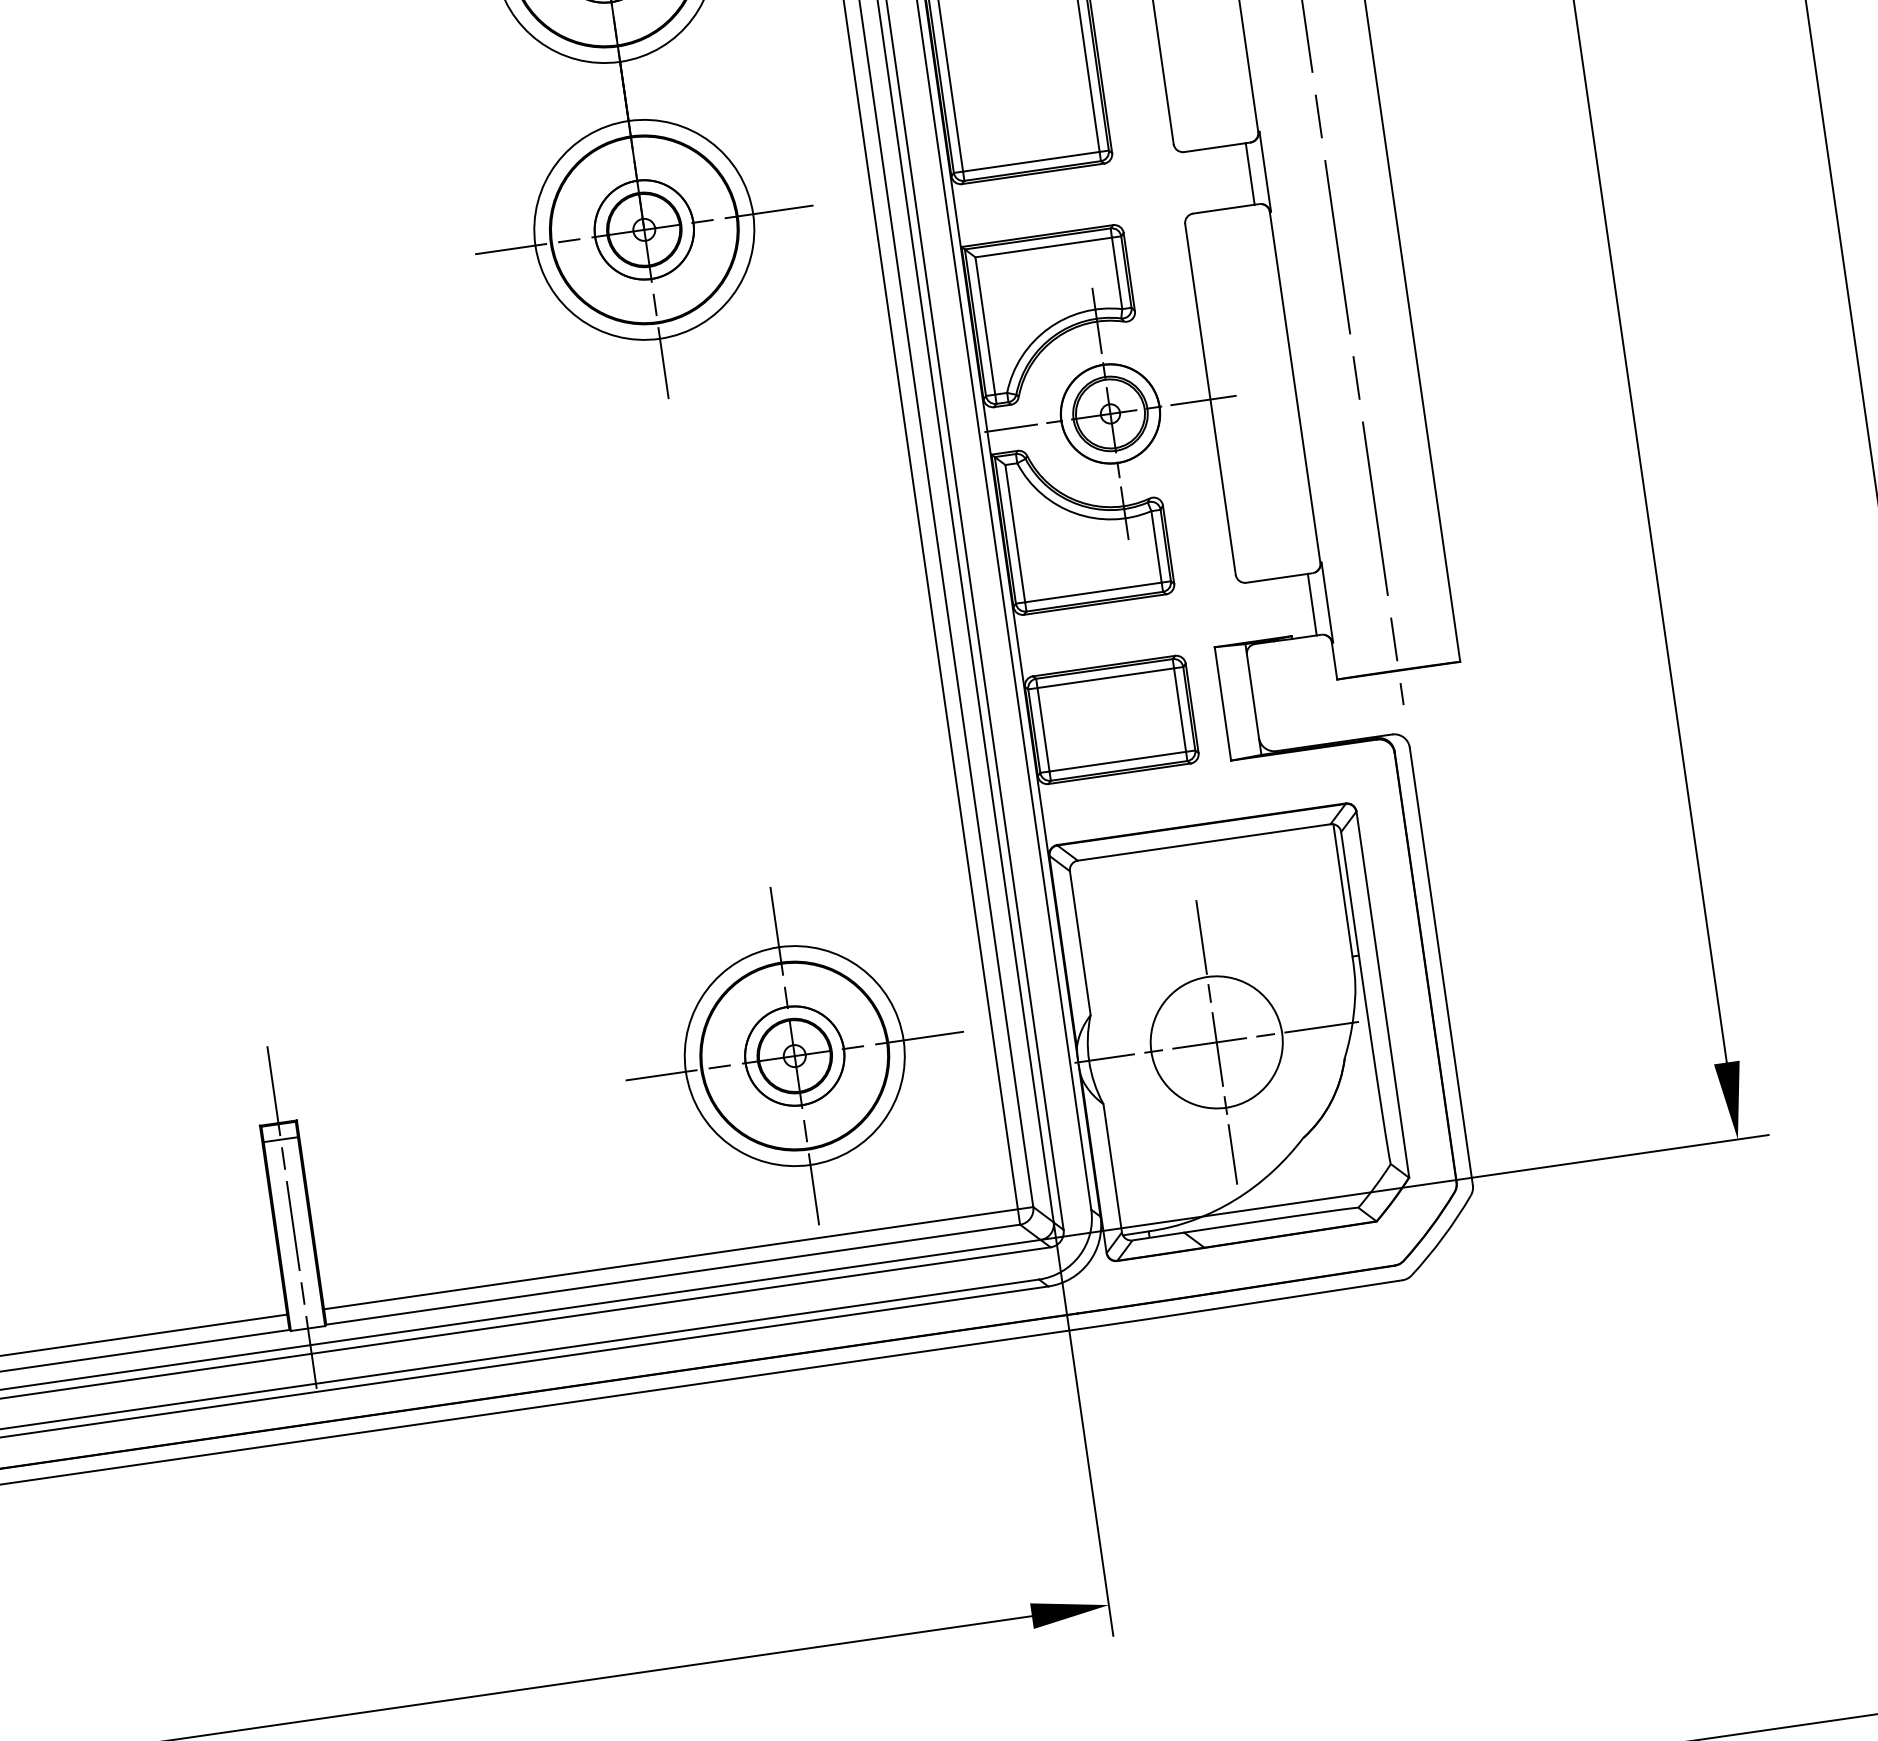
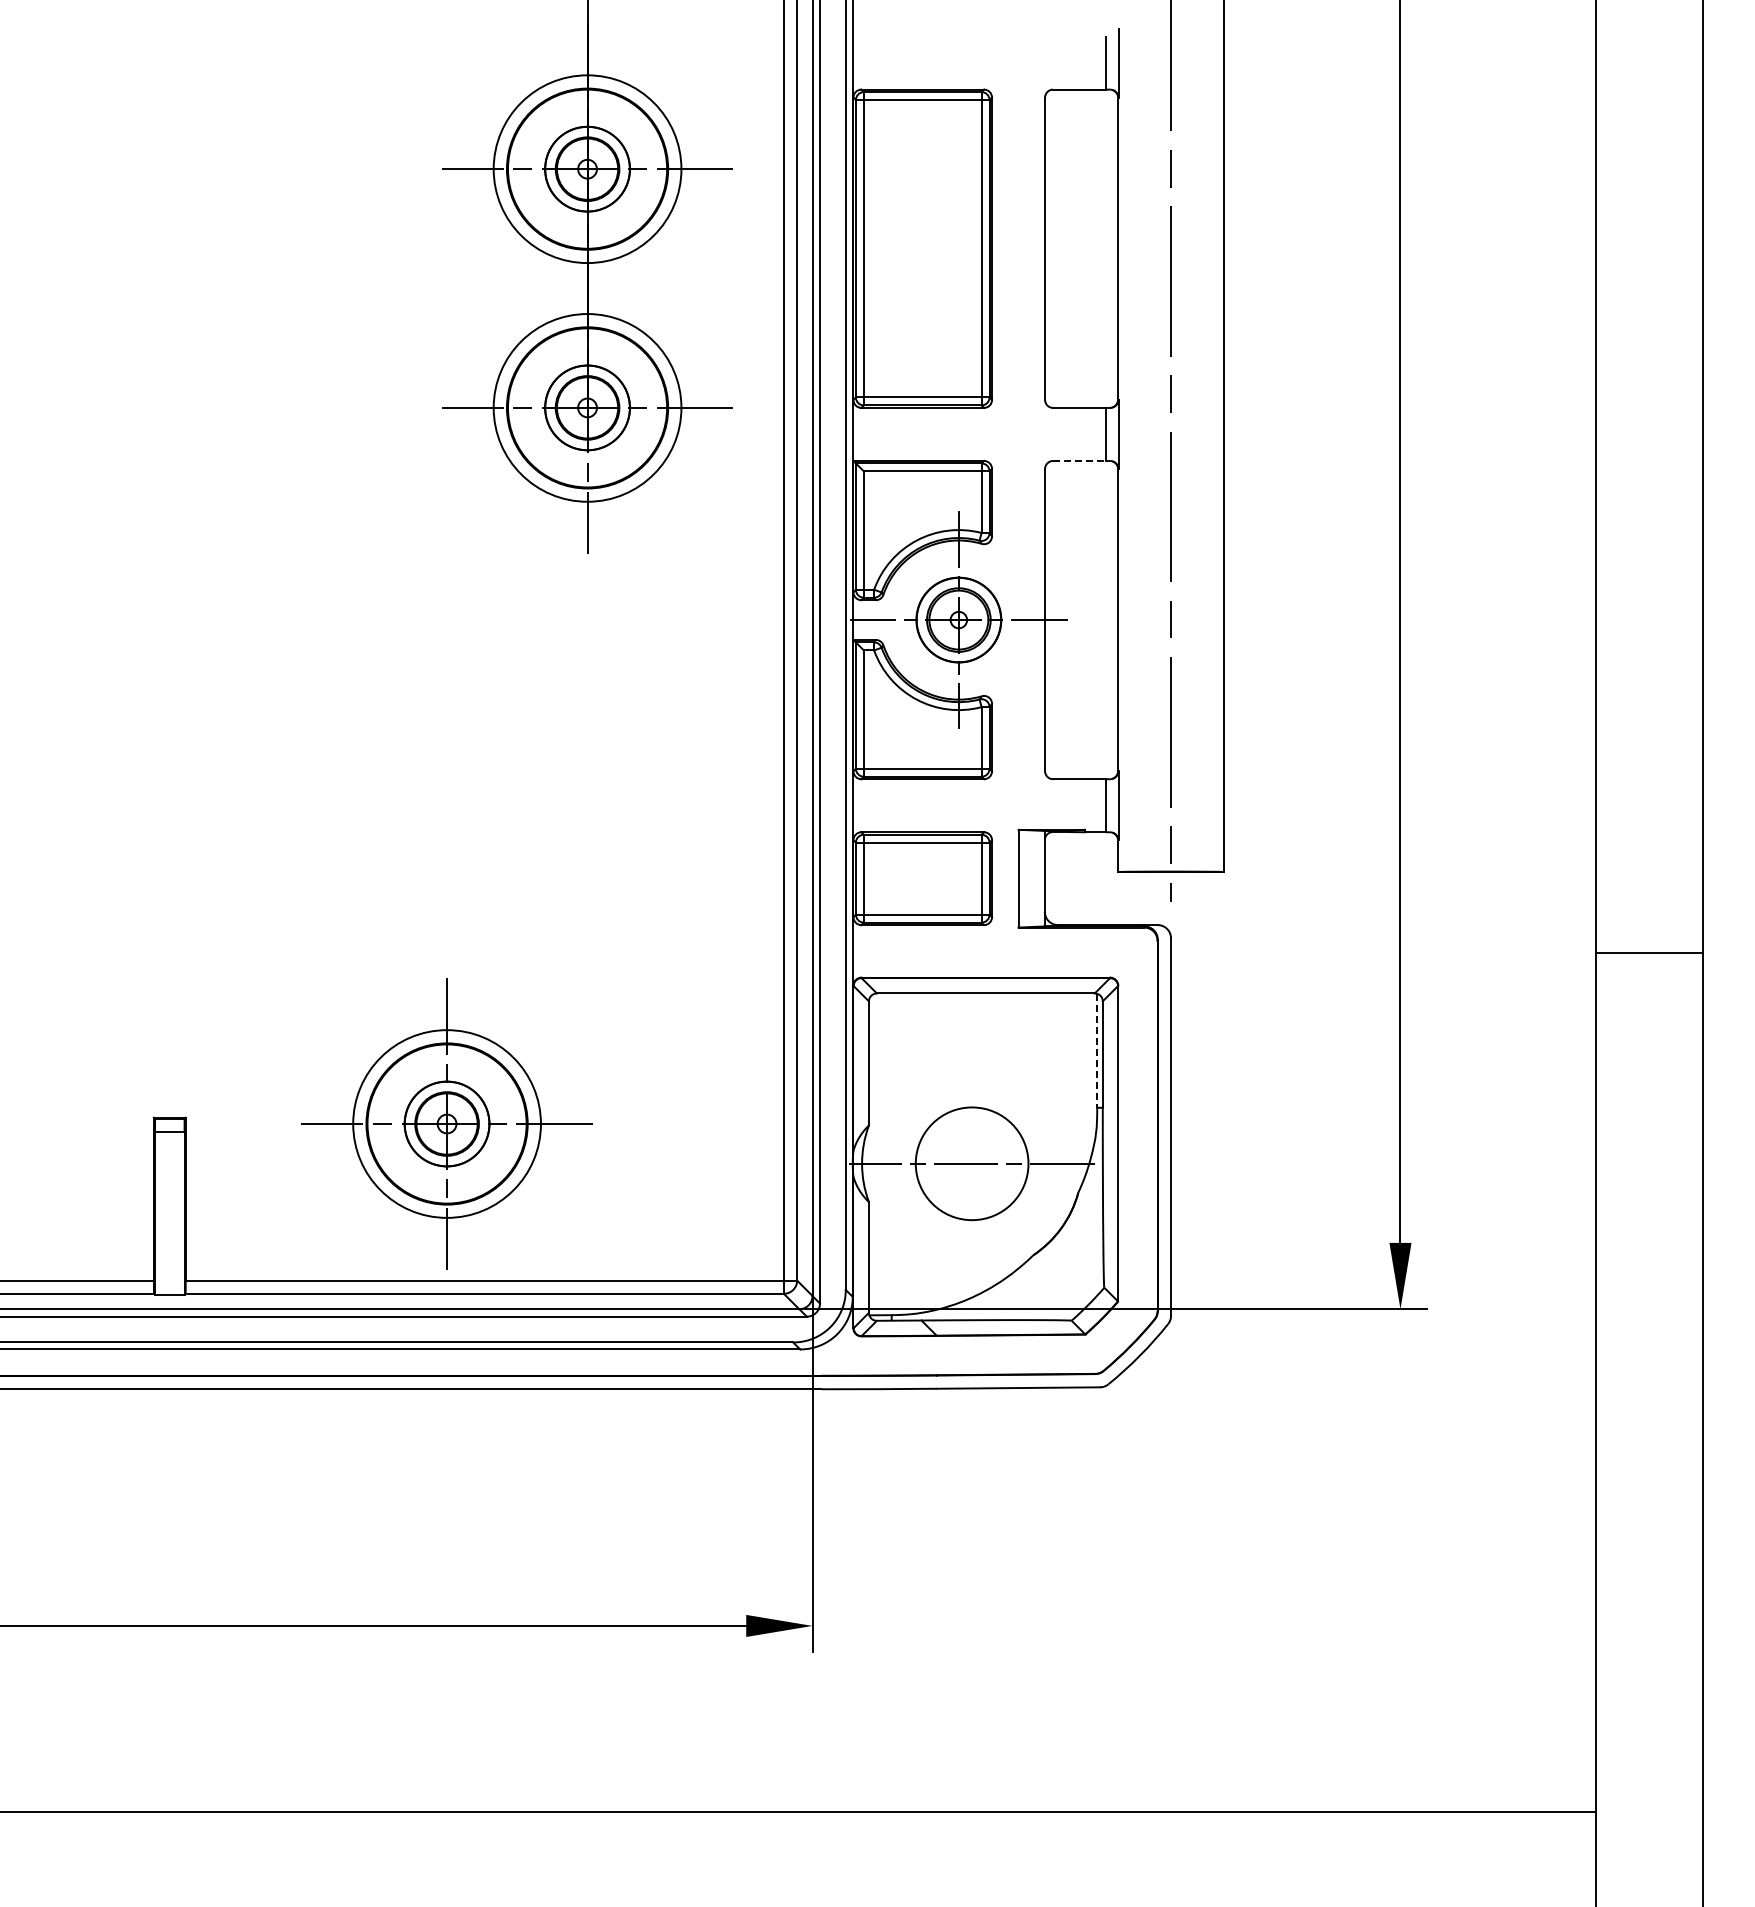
line: (1223, 208) -> (1079, 460), solid -> dashed
line: (1343, 891) -> (1097, 1051), solid -> dashed
line: (1217, 1041) -> (972, 1163), removed
part: (794, 1055) -> (446, 1123), moved
line: (291, 1216) -> (169, 1198), removed

